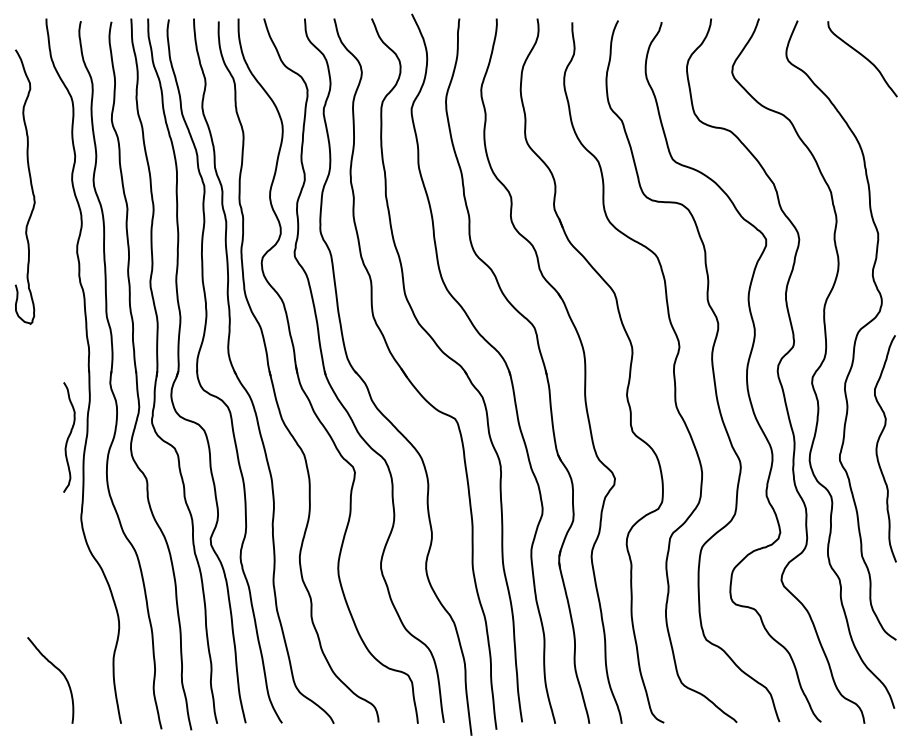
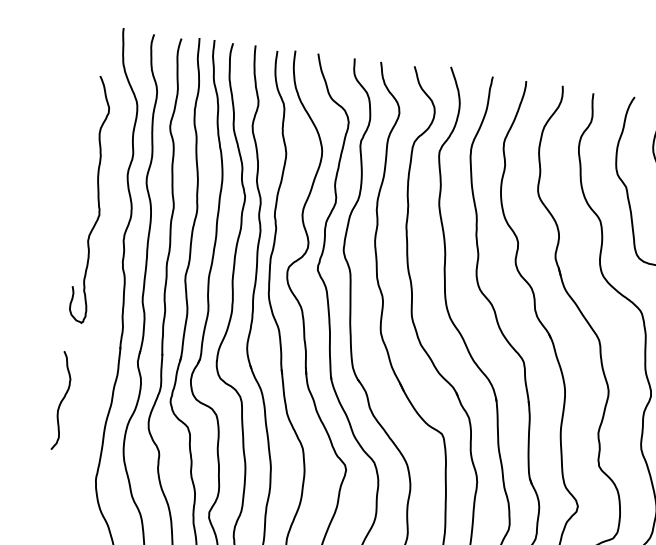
curve: (30, 186) -> (97, 200), moved
curve: (69, 437) -> (62, 401), moved

